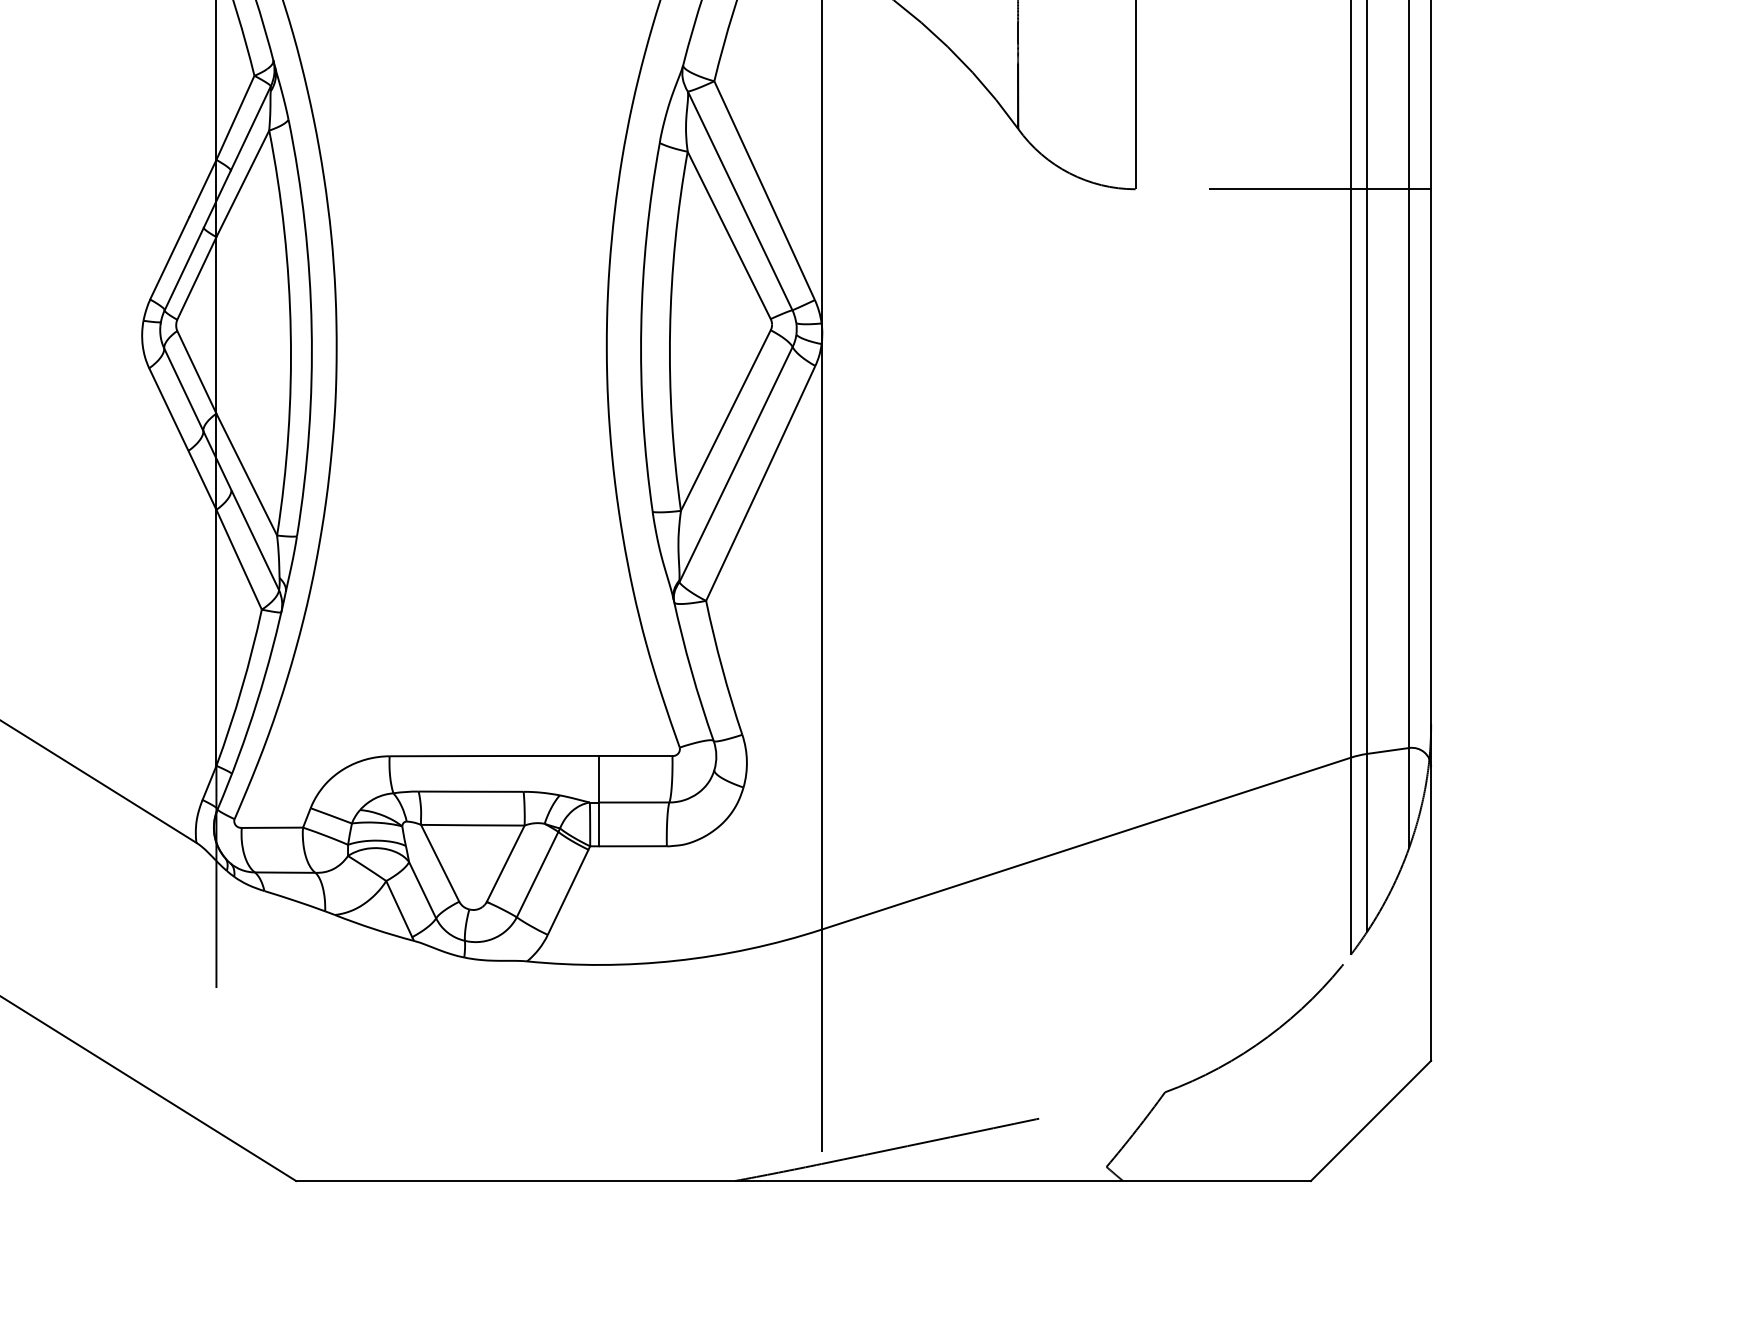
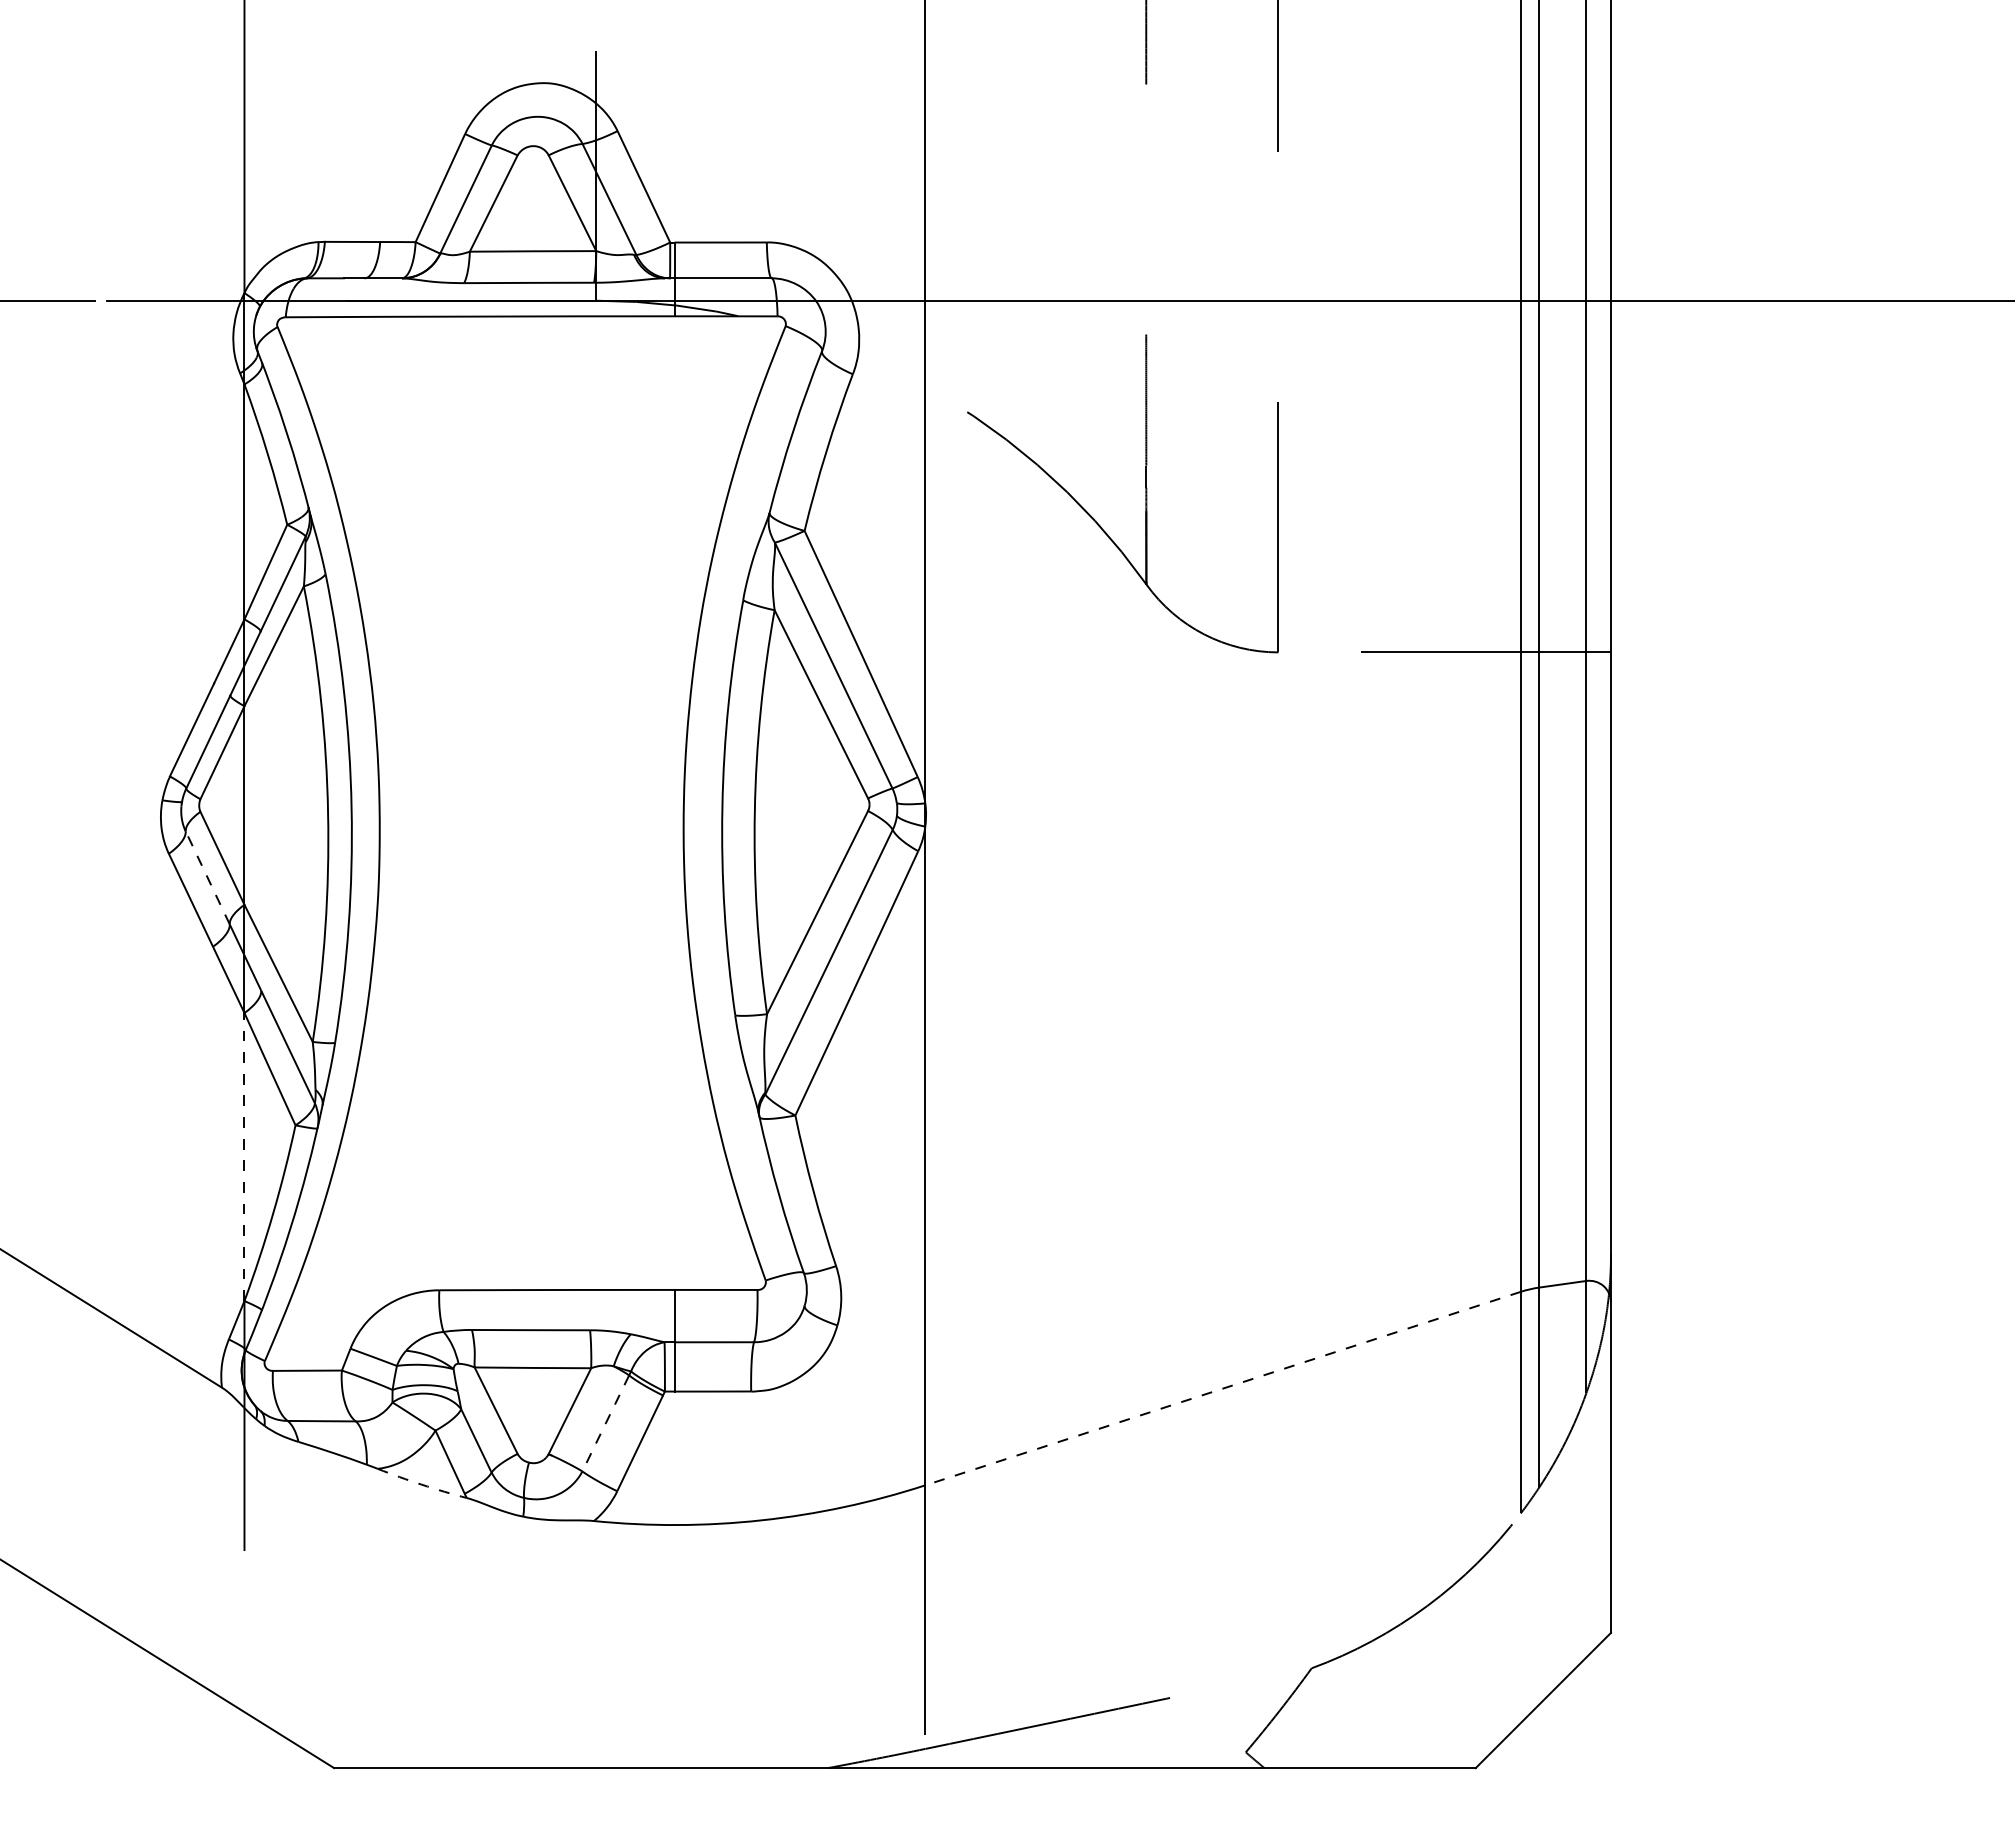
line: (183, 389) -> (207, 877), solid -> dashed
line: (216, 638) -> (244, 1157), solid -> dashed
line: (1085, 843) -> (1222, 1388), solid -> dashed
line: (537, 874) -> (605, 1423), solid -> dashed
arc: (373, 928) -> (421, 1484), solid -> dashed

